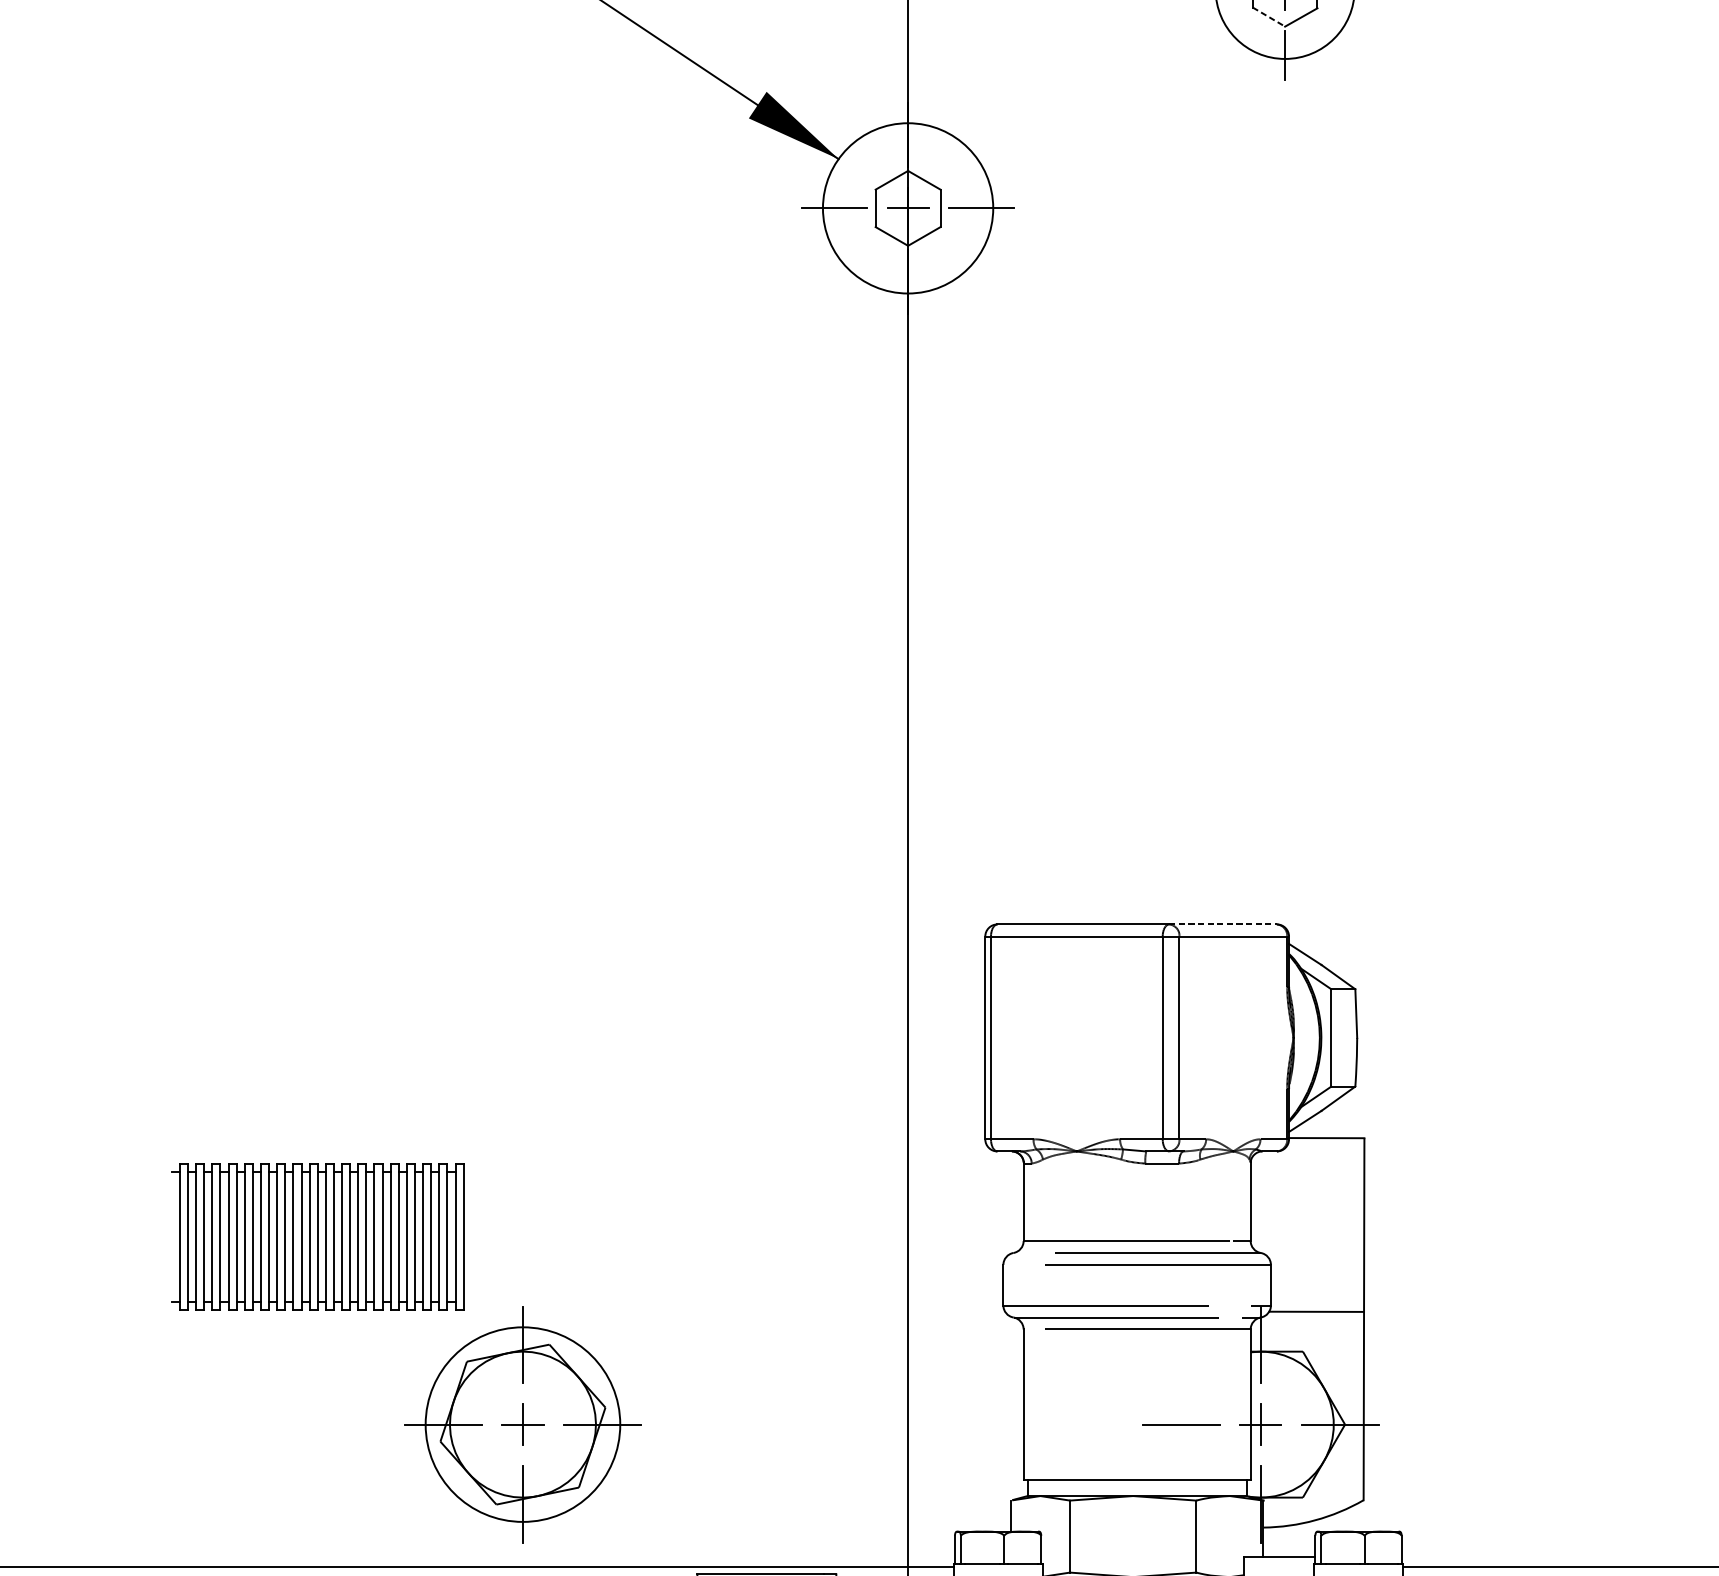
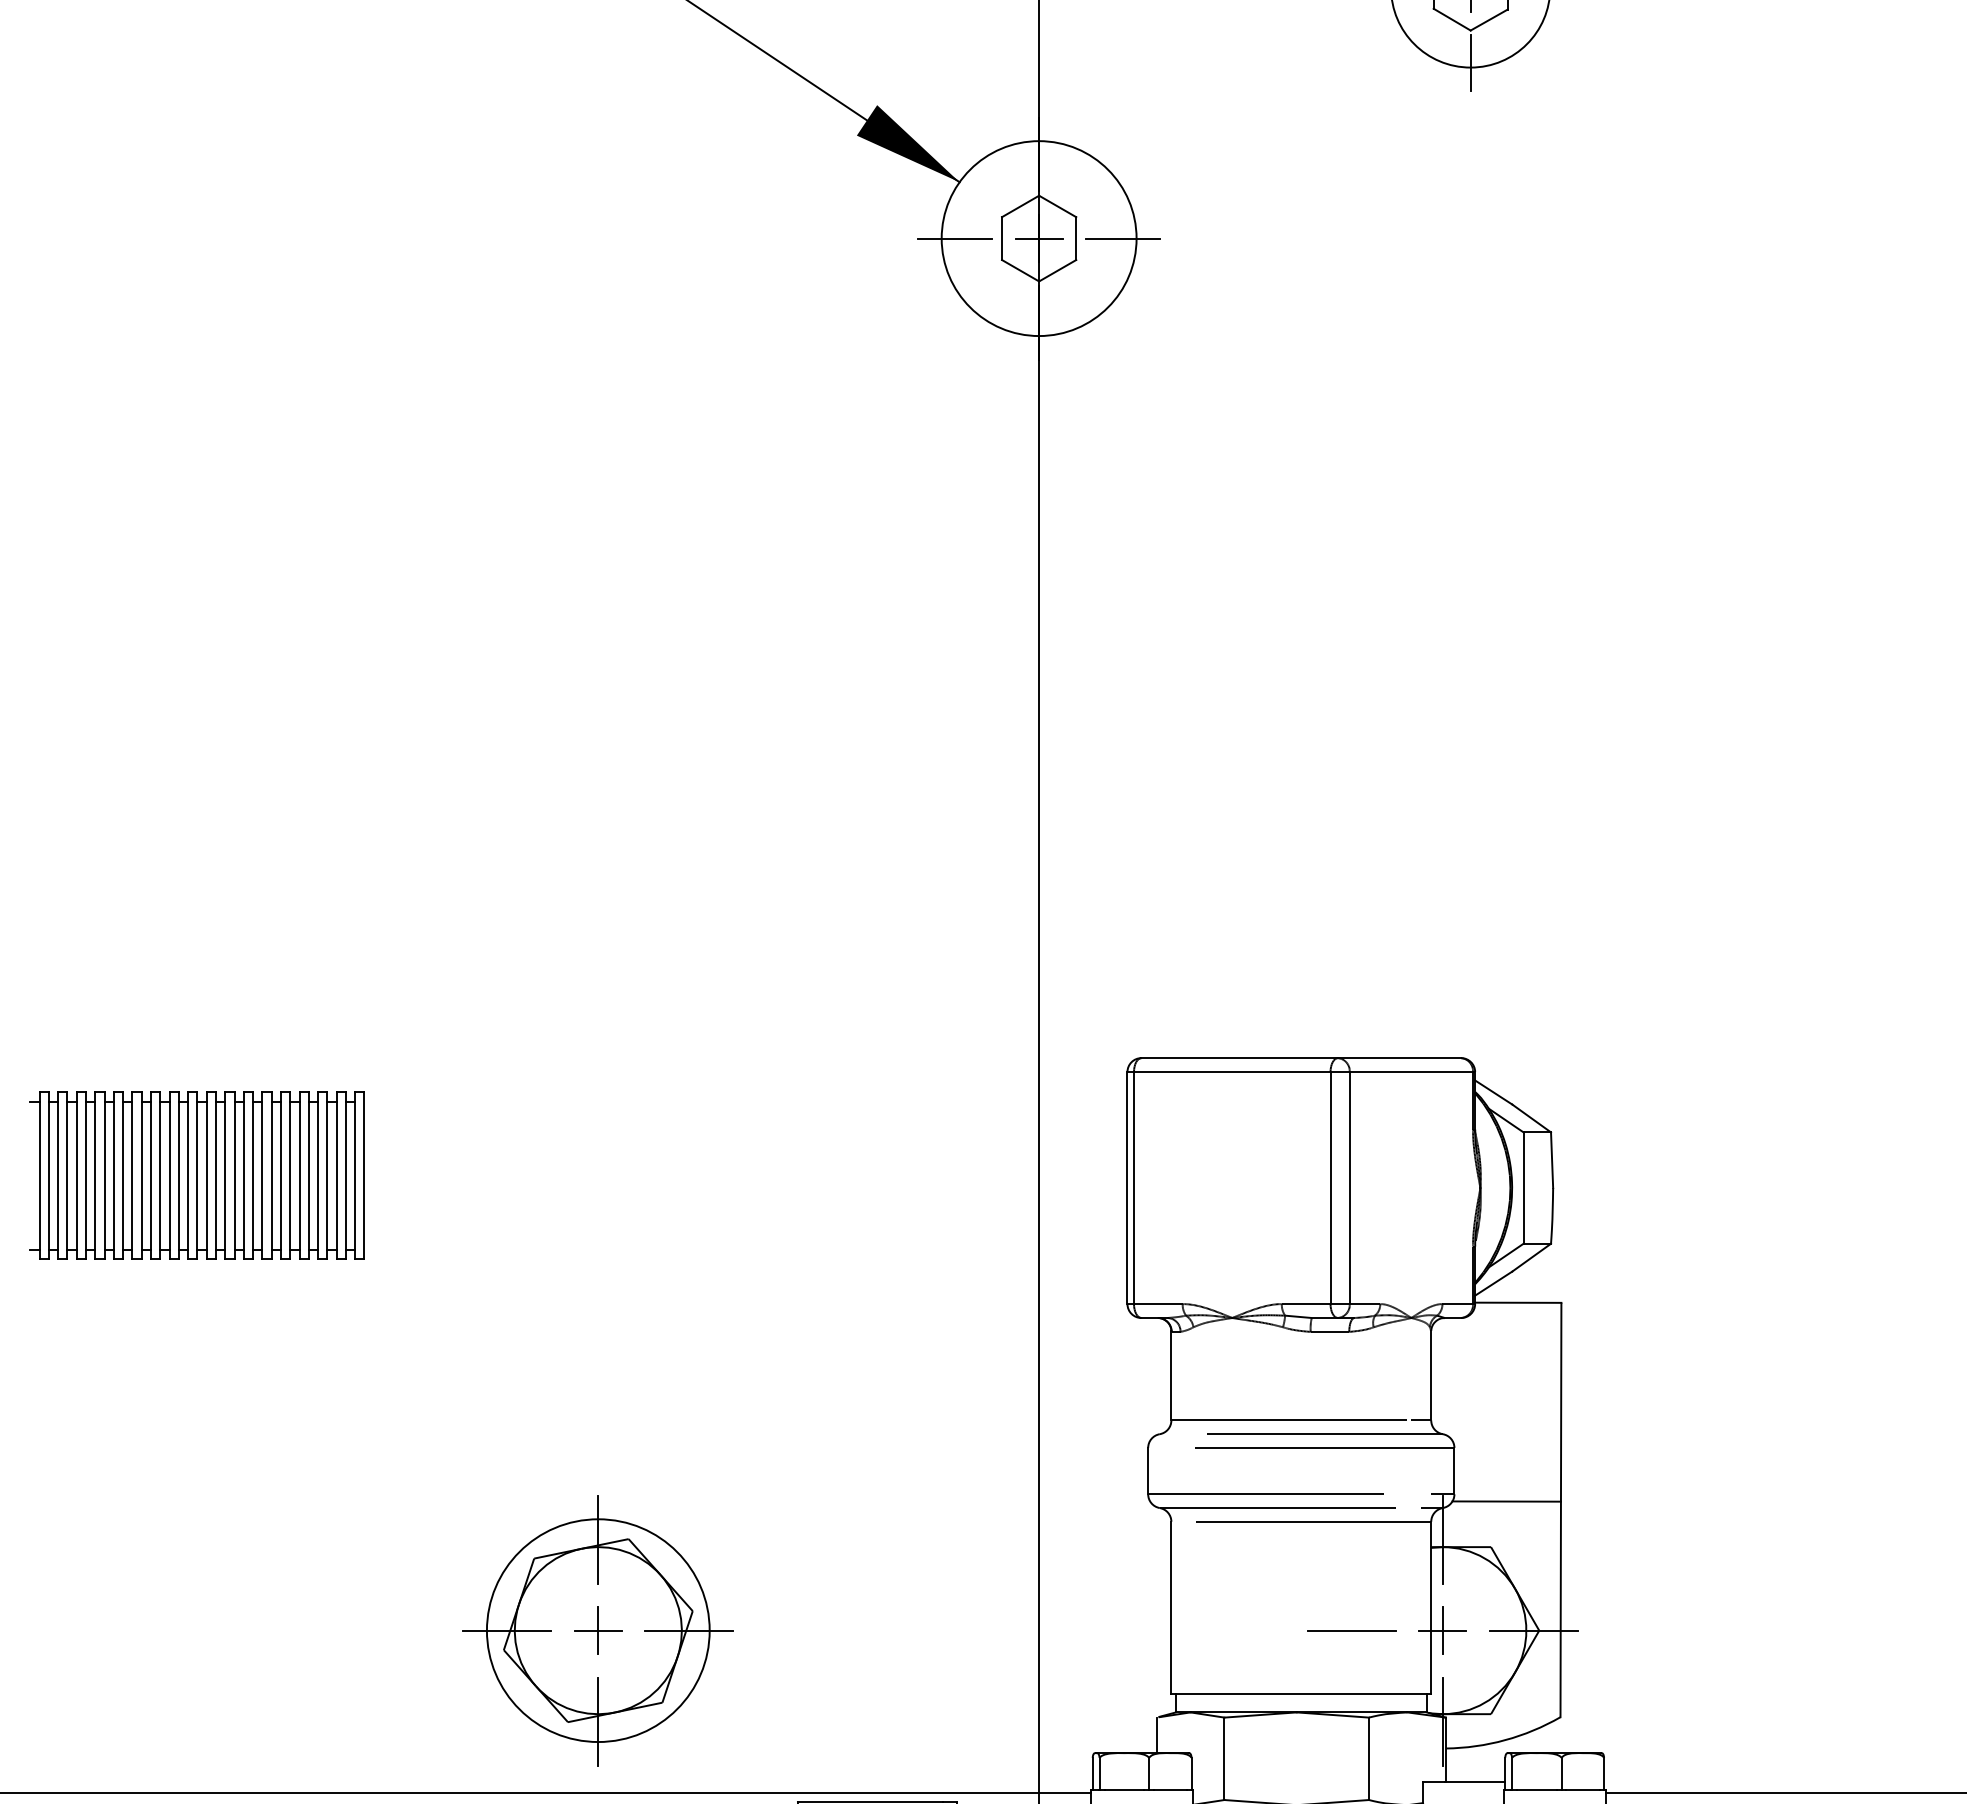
line: (1269, 16) -> (1452, 19), dashed -> solid
line: (1222, 924) -> (1399, 1058), dashed -> solid
part: (316, 1236) -> (196, 1175), moved

